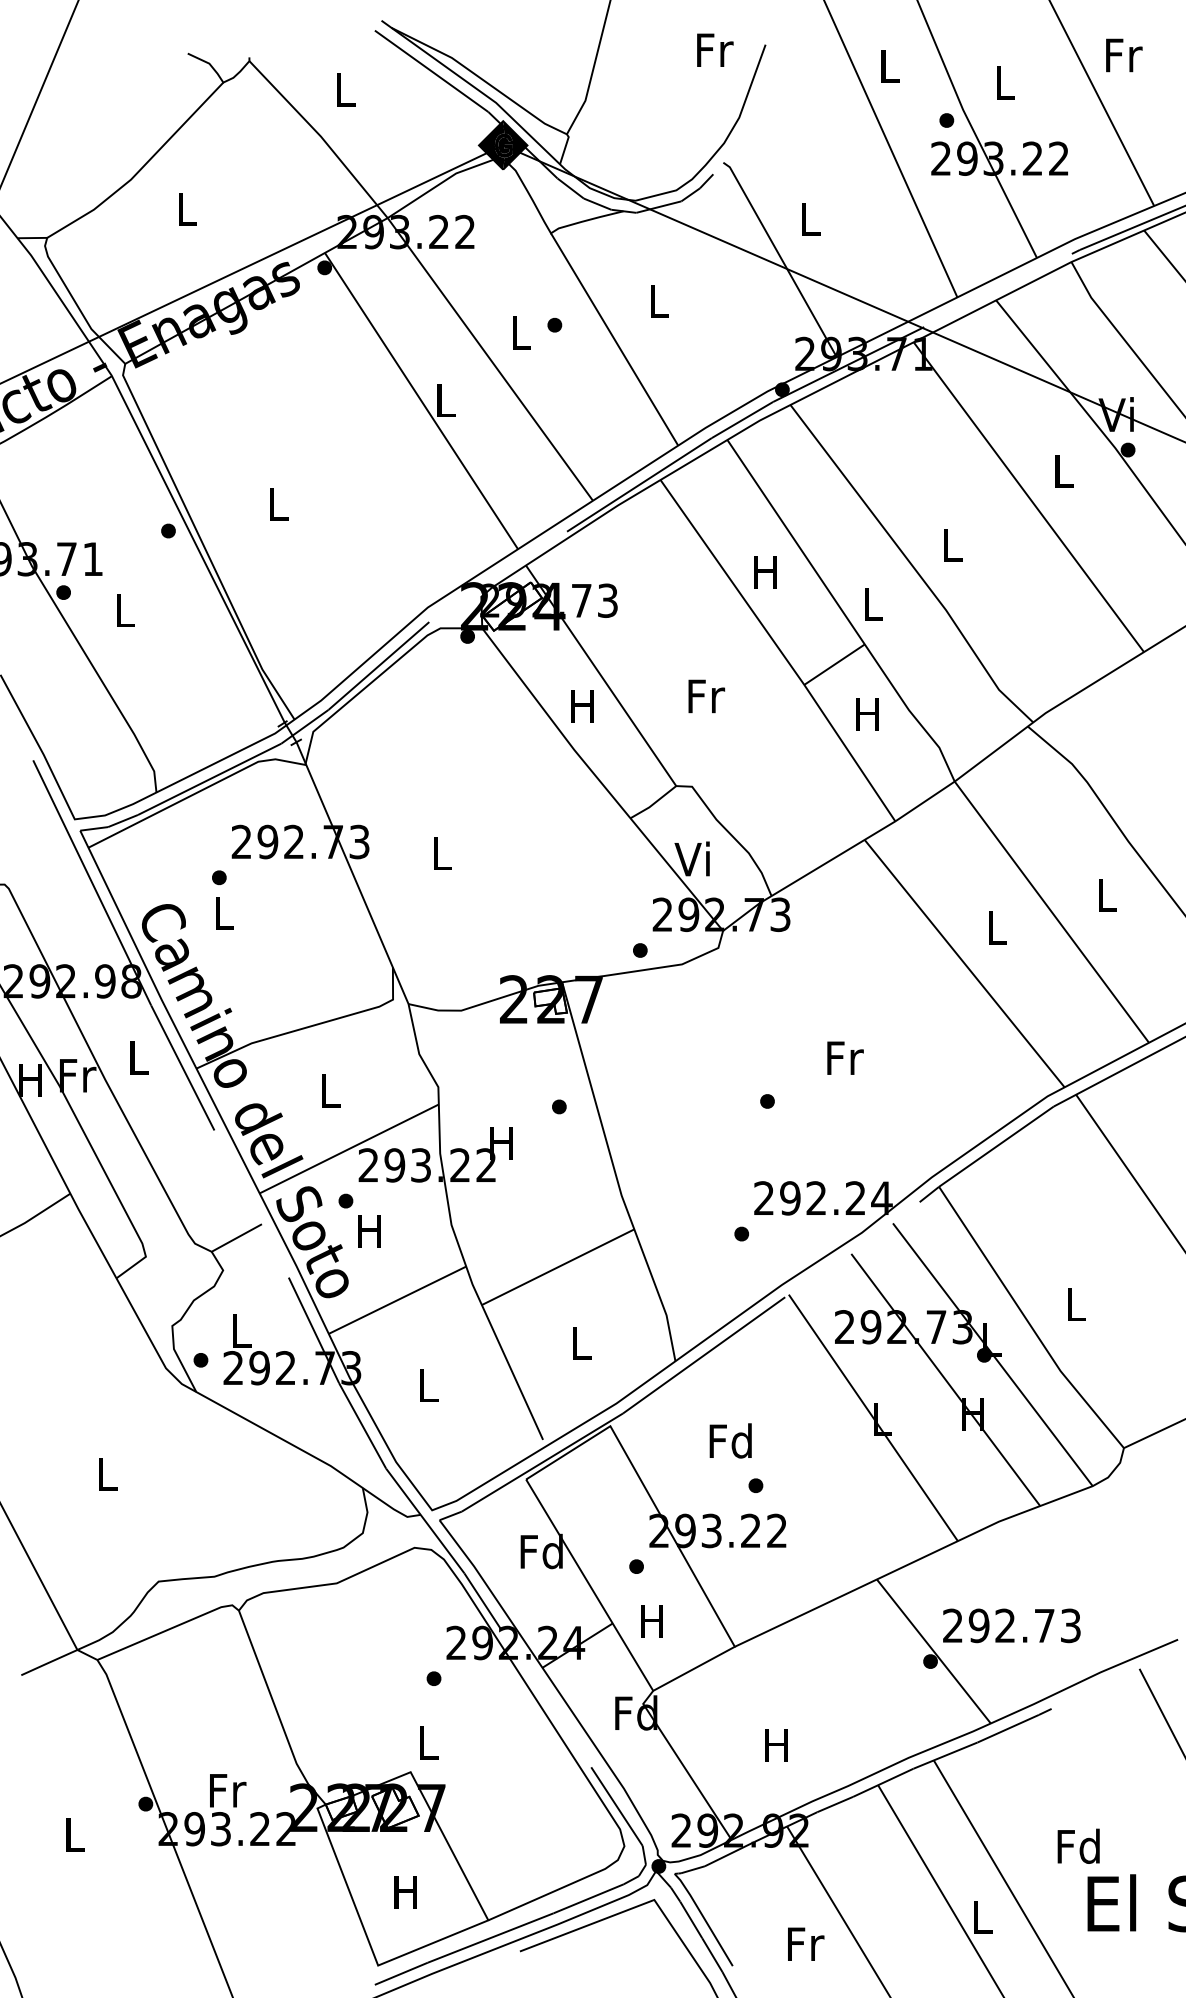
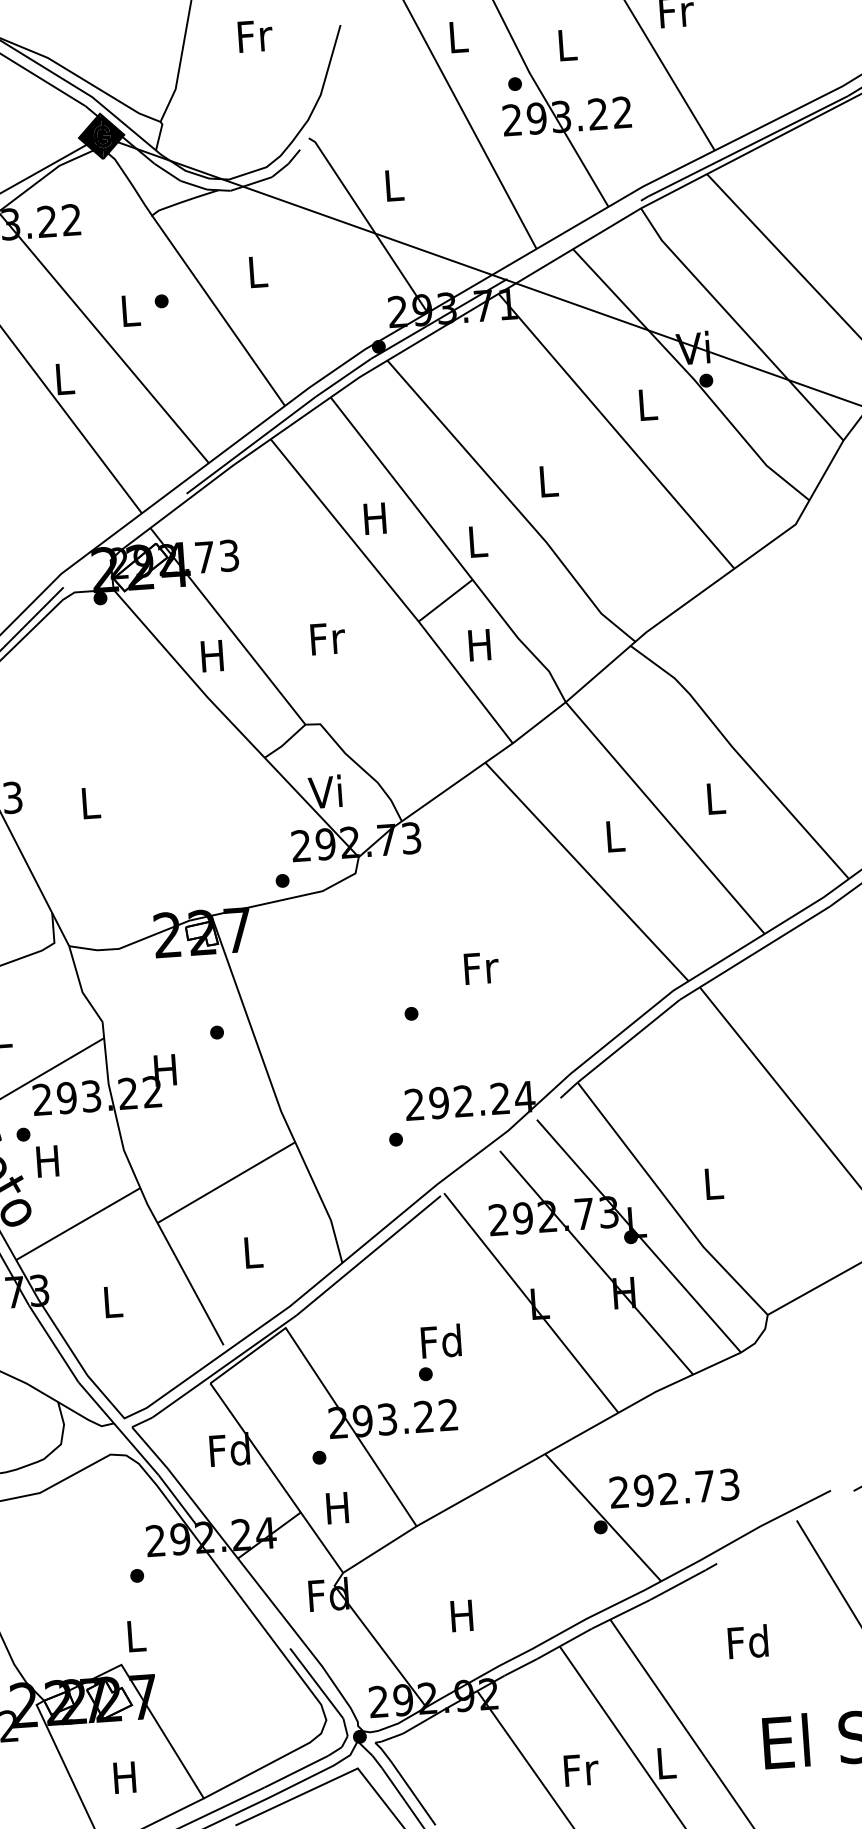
text: (715, 49) -> (255, 35), moved
text: (730, 1440) -> (440, 1340), moved
text: (1078, 1845) -> (747, 1641), moved
text: (806, 1943) -> (581, 1769), moved

